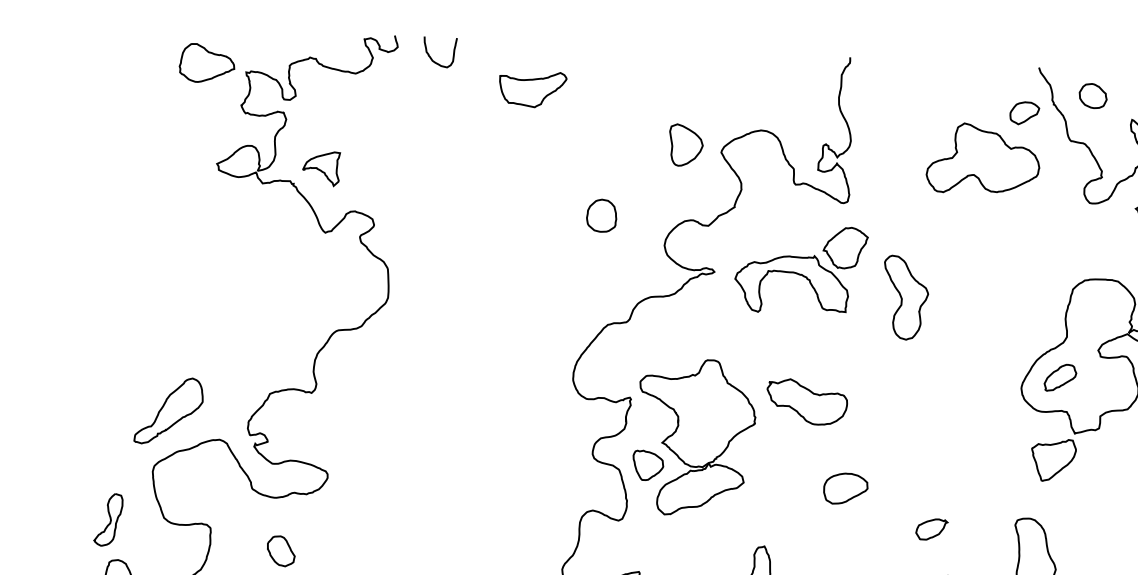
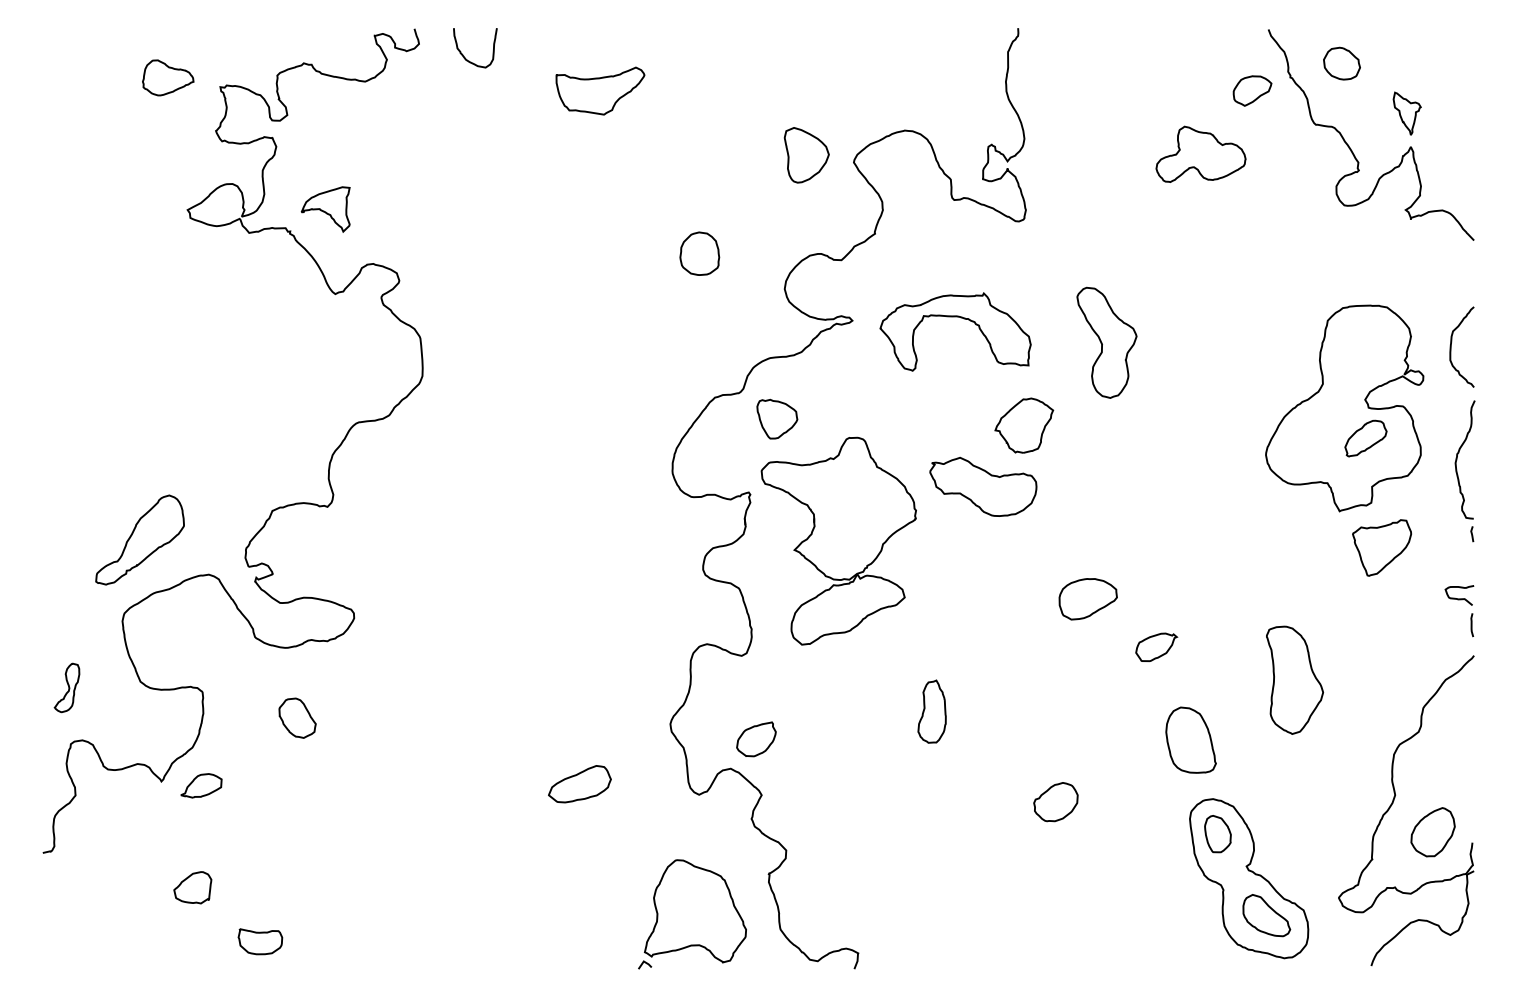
part: (207, 63) -> (168, 77), size x0.7
part: (983, 159) -> (1200, 154), size x0.6
part: (845, 247) -> (1024, 425), moved
part: (1060, 377) -> (1365, 438), moved
part: (1053, 459) -> (1381, 547), moved
part: (648, 465) -> (777, 418), moved
part: (845, 489) -> (1087, 599), moved
part: (108, 519) -> (66, 687), size x0.7

